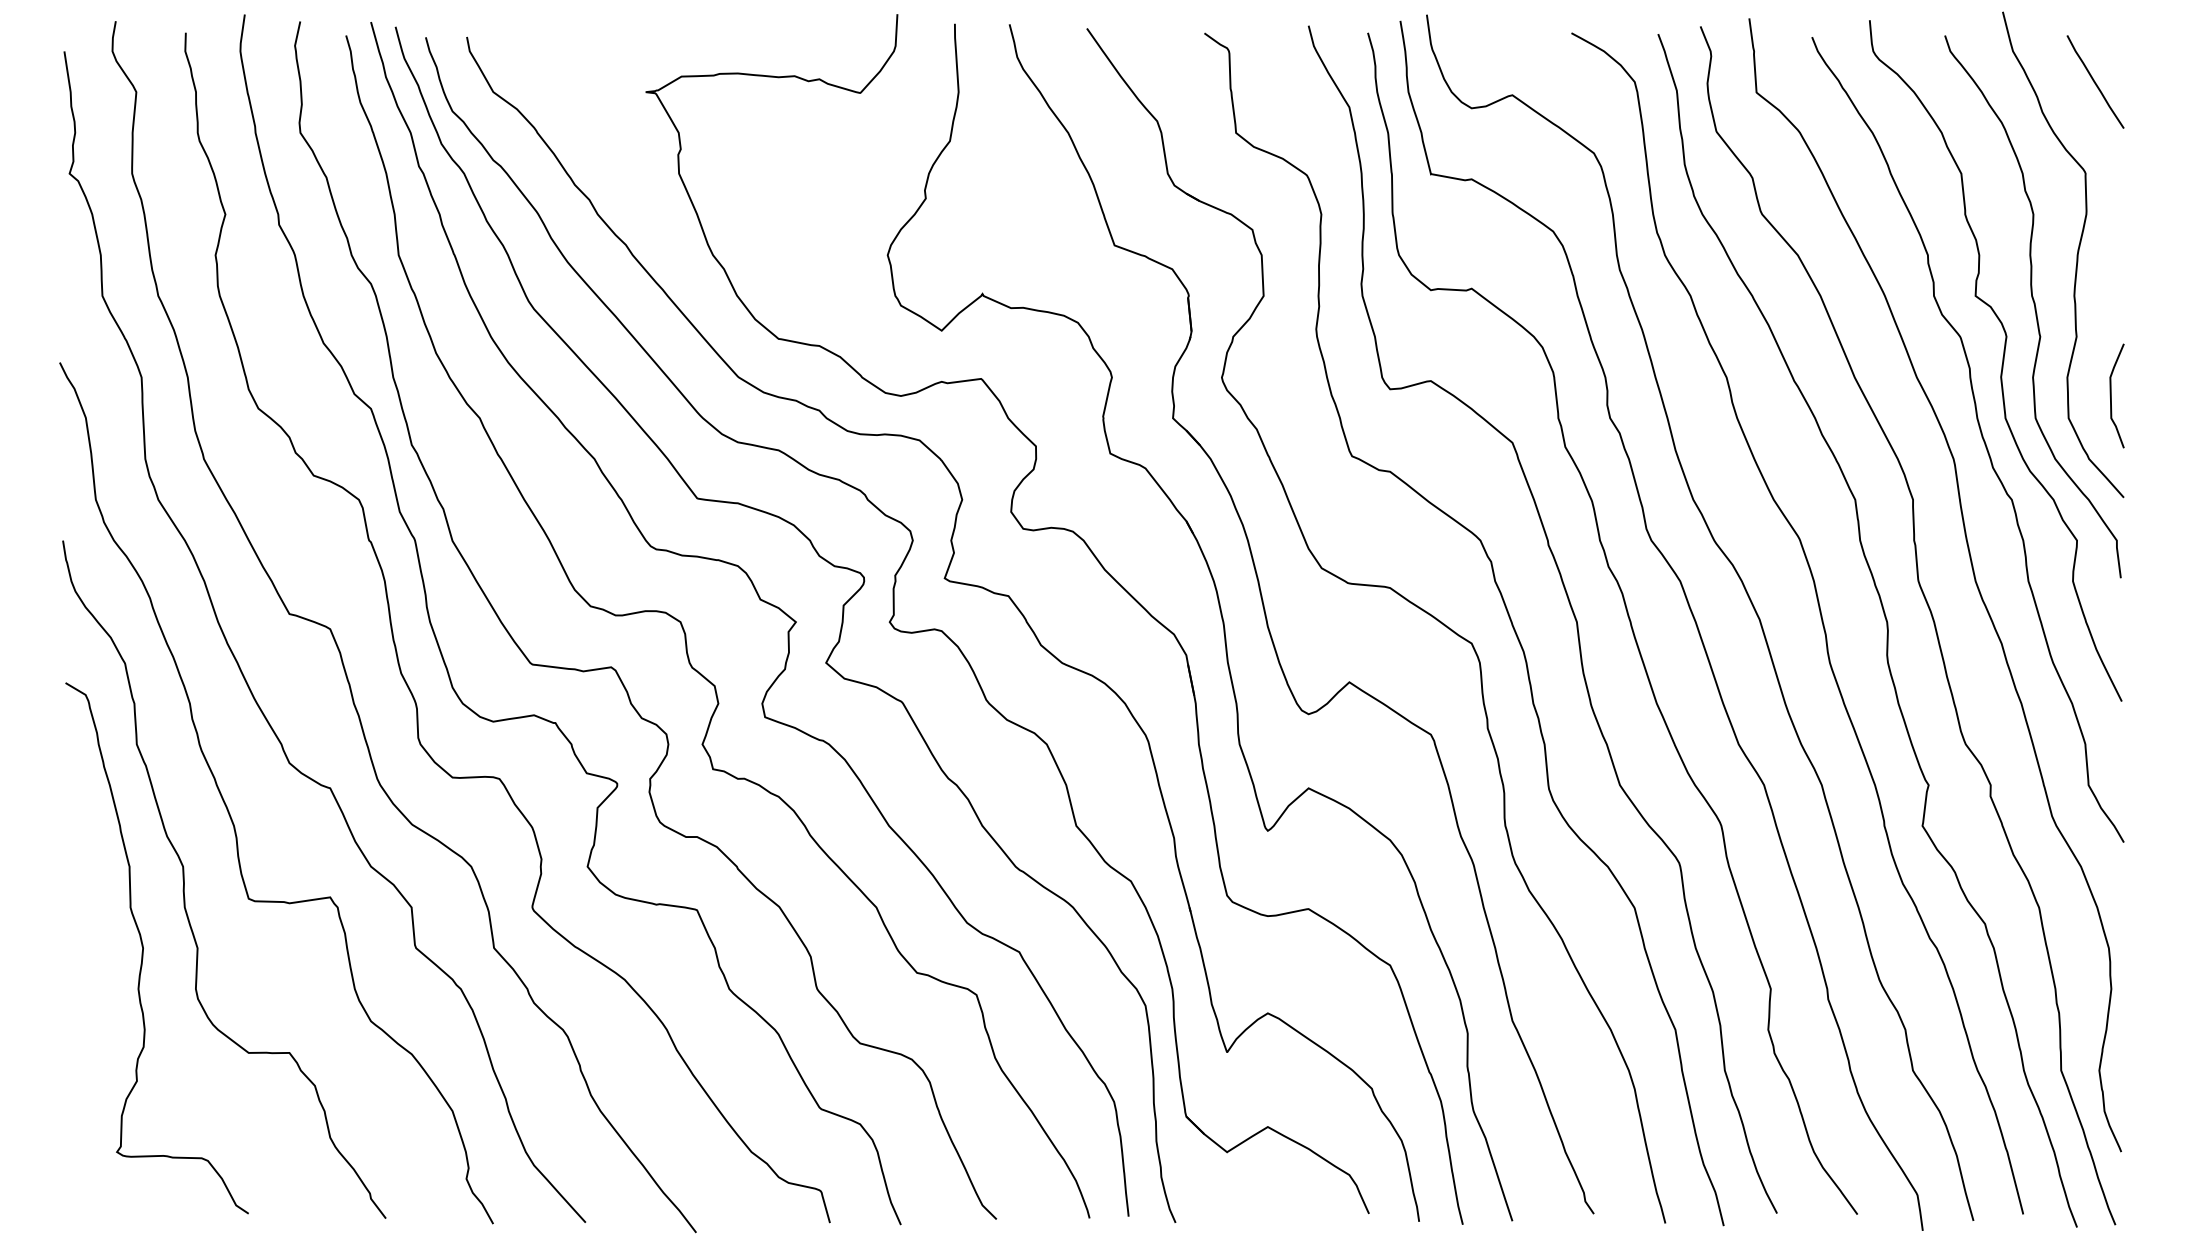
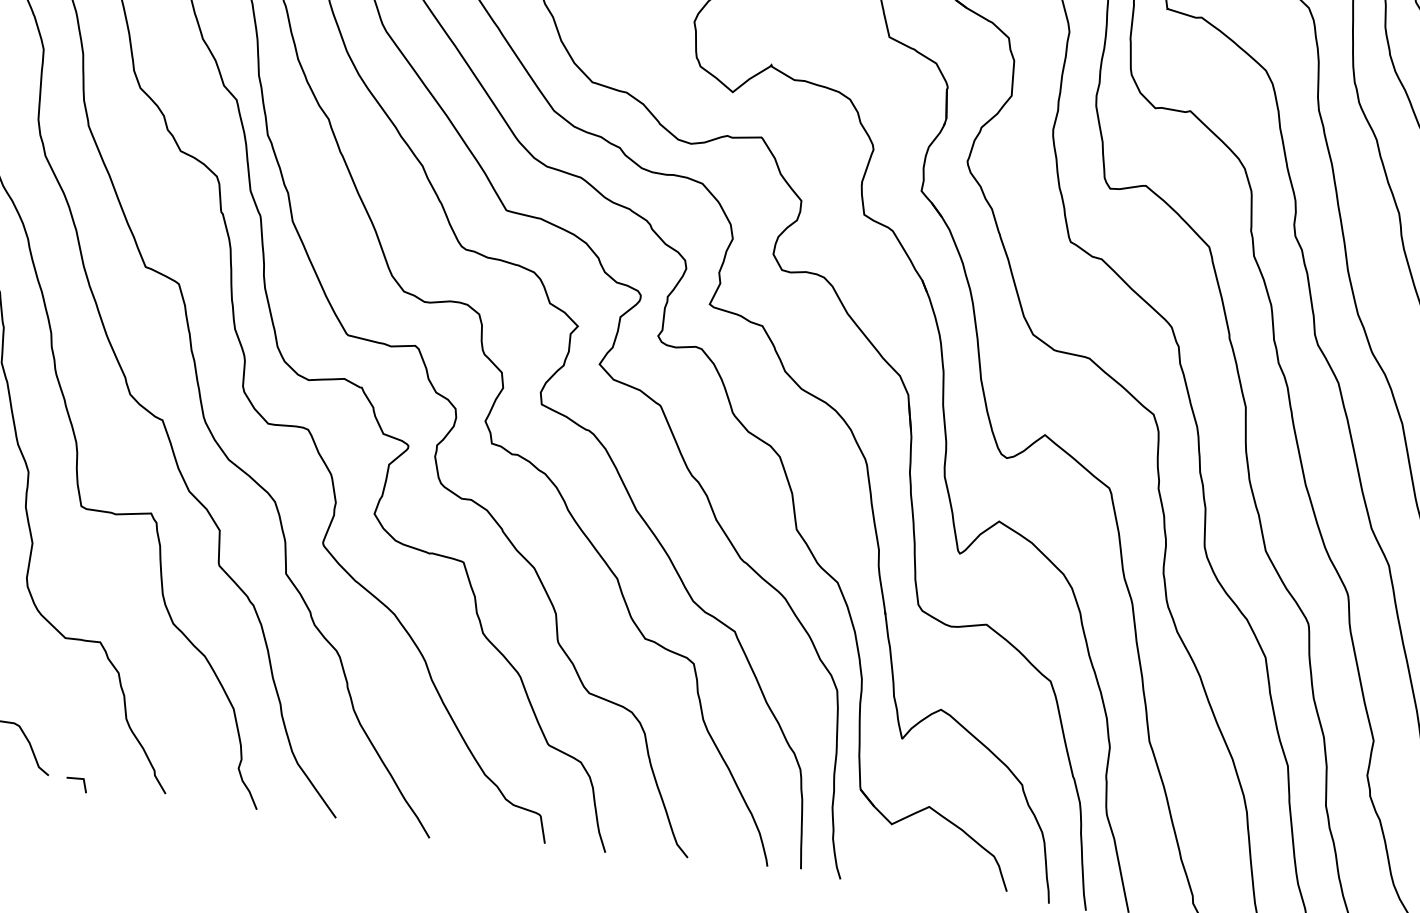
line: (281, 1214) -> (76, 779), added

